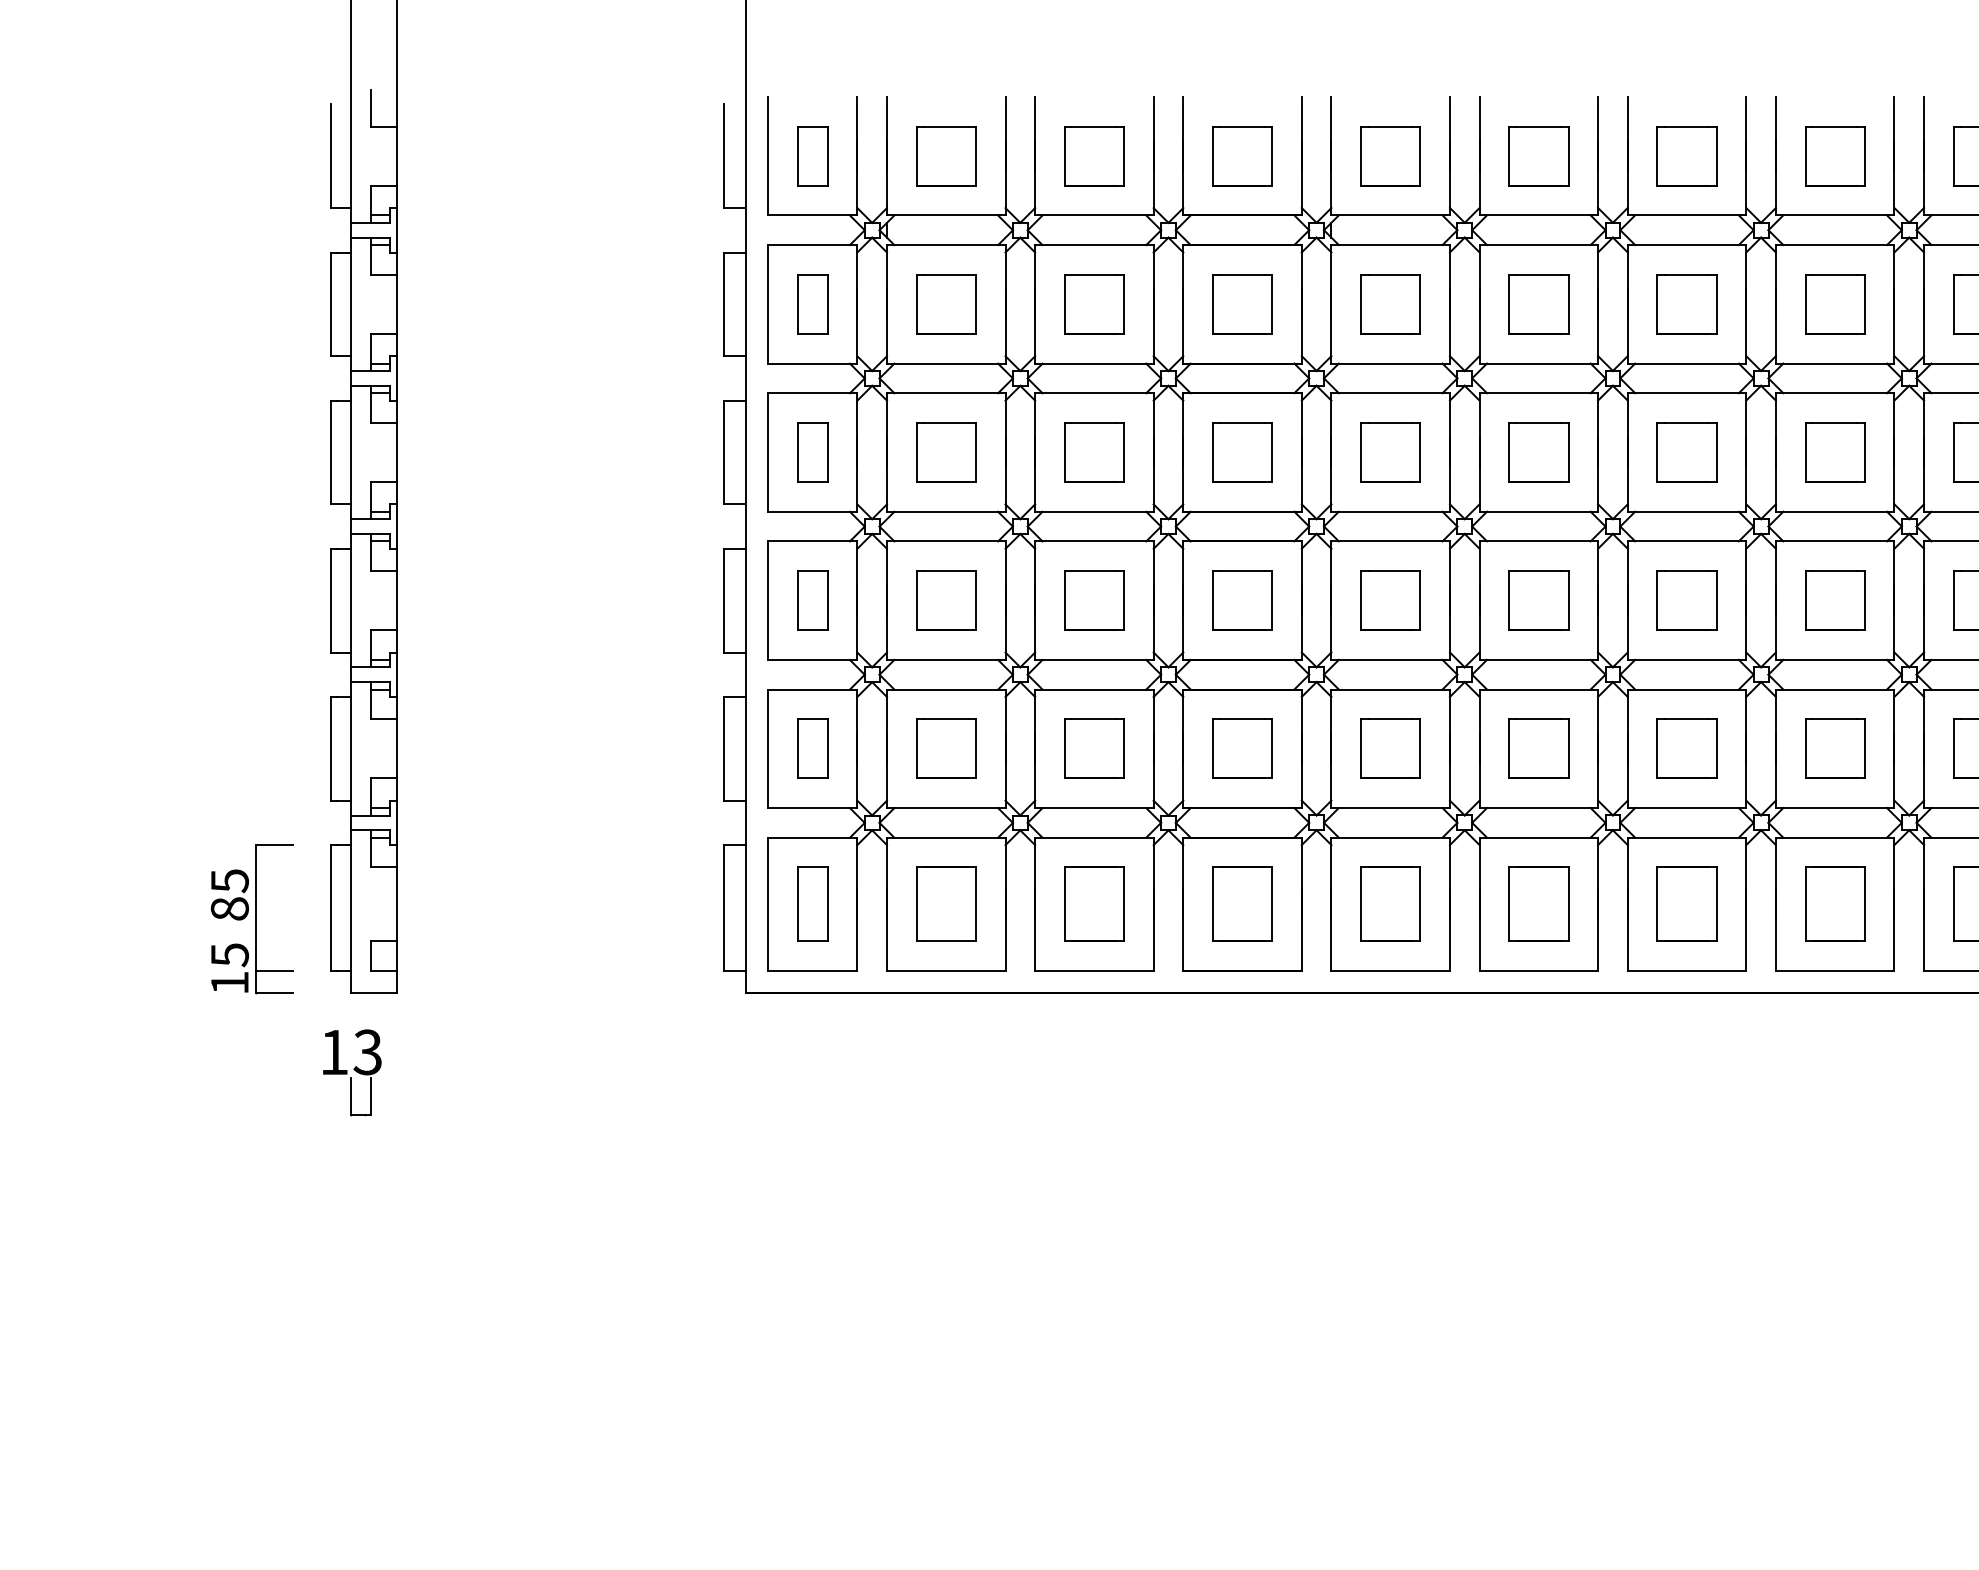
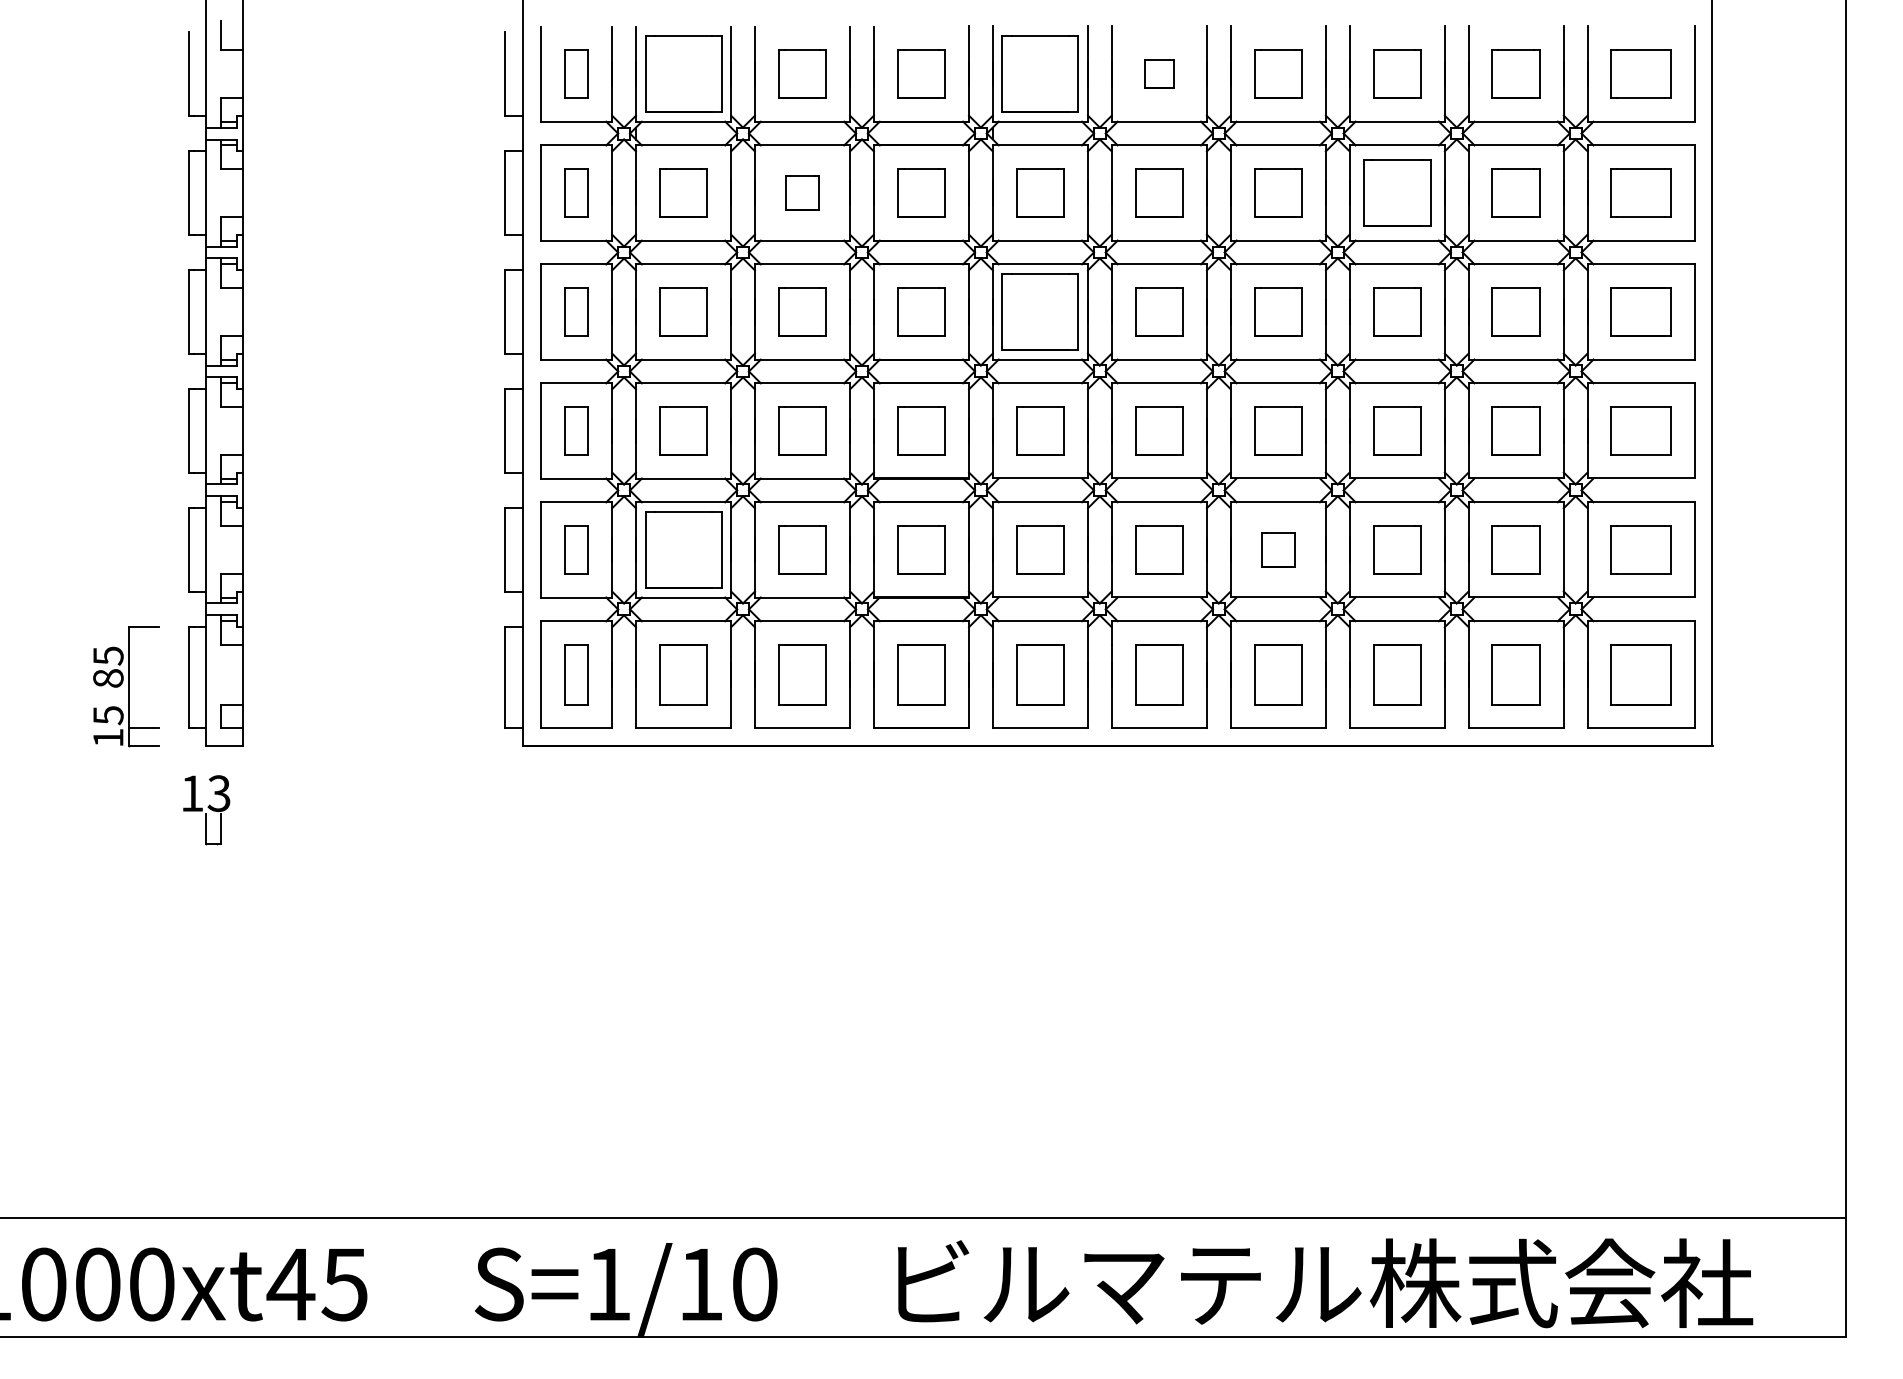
part: (946, 155) -> (683, 73), size x1.6
part: (1390, 155) -> (1040, 73), size x1.6
part: (1539, 155) -> (1159, 73), size x0.6
part: (1094, 303) -> (802, 192), size x0.7
part: (1835, 303) -> (1397, 192), size x1.4
part: (1390, 451) -> (1040, 311), size x1.6
part: (946, 748) -> (683, 549), size x1.6
part: (1687, 748) -> (1278, 549), size x0.7

